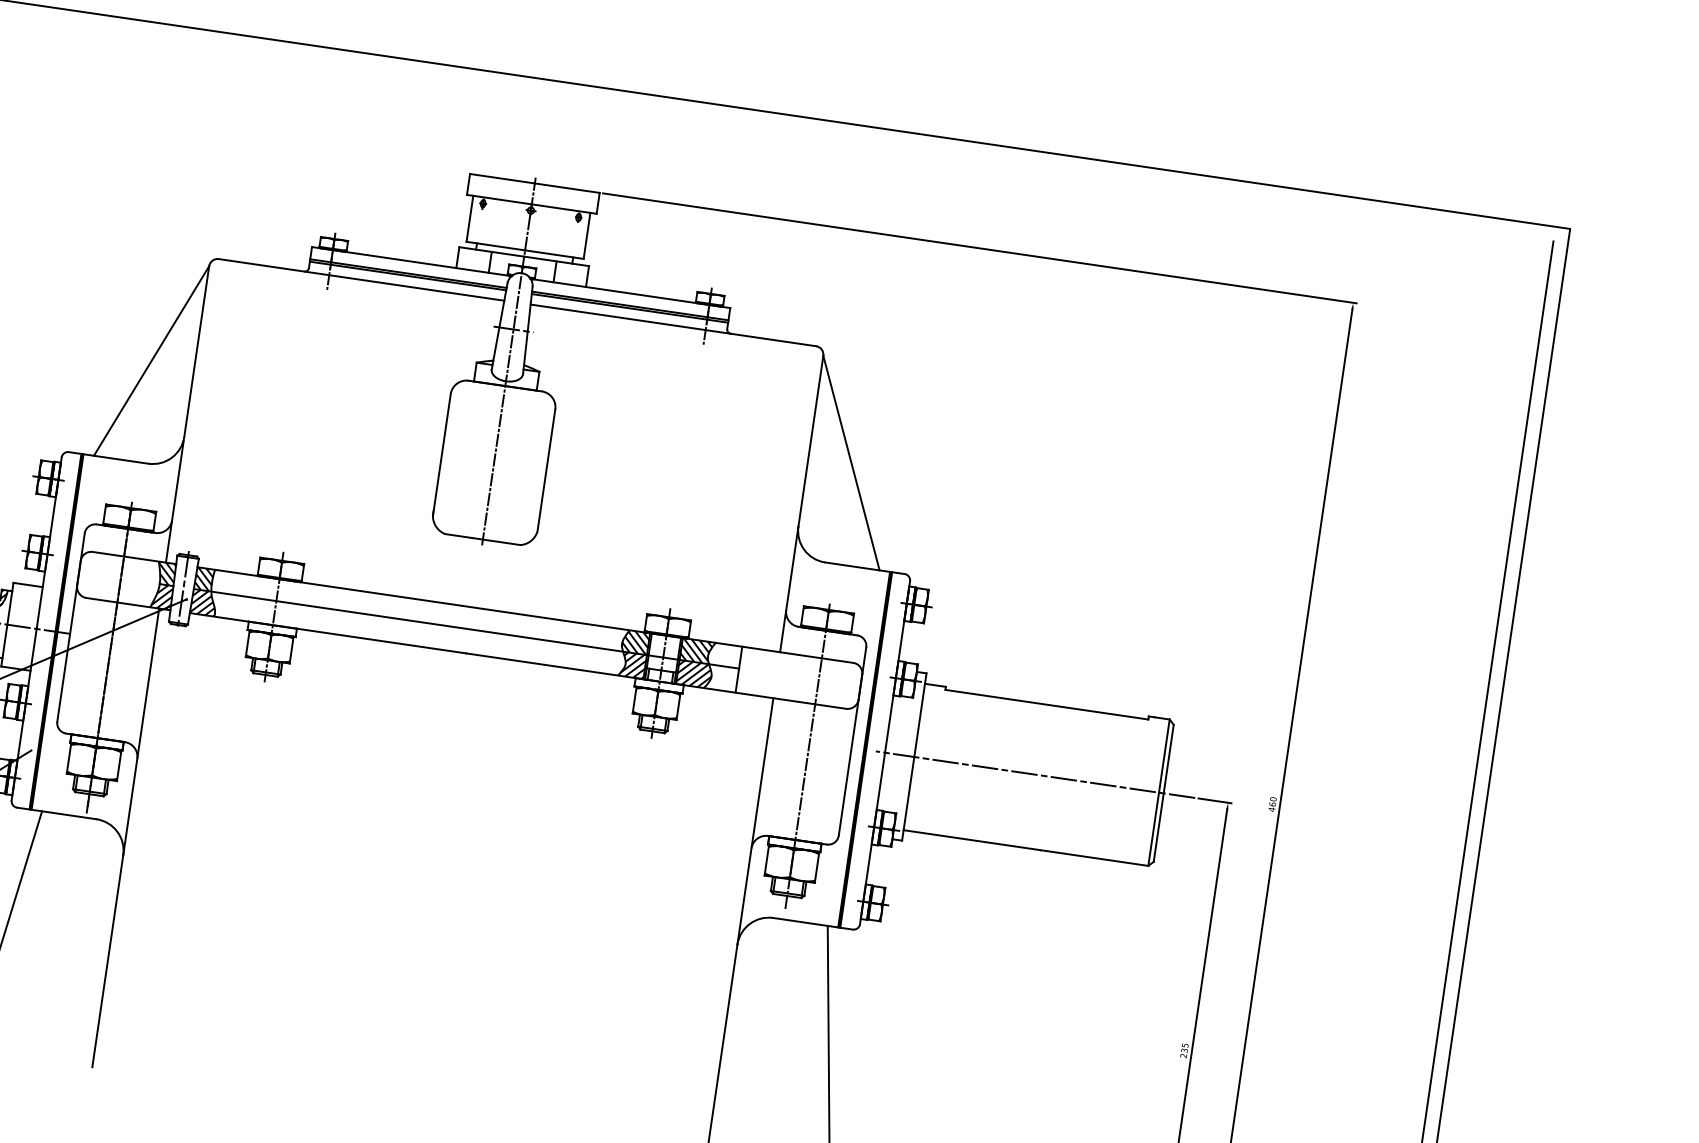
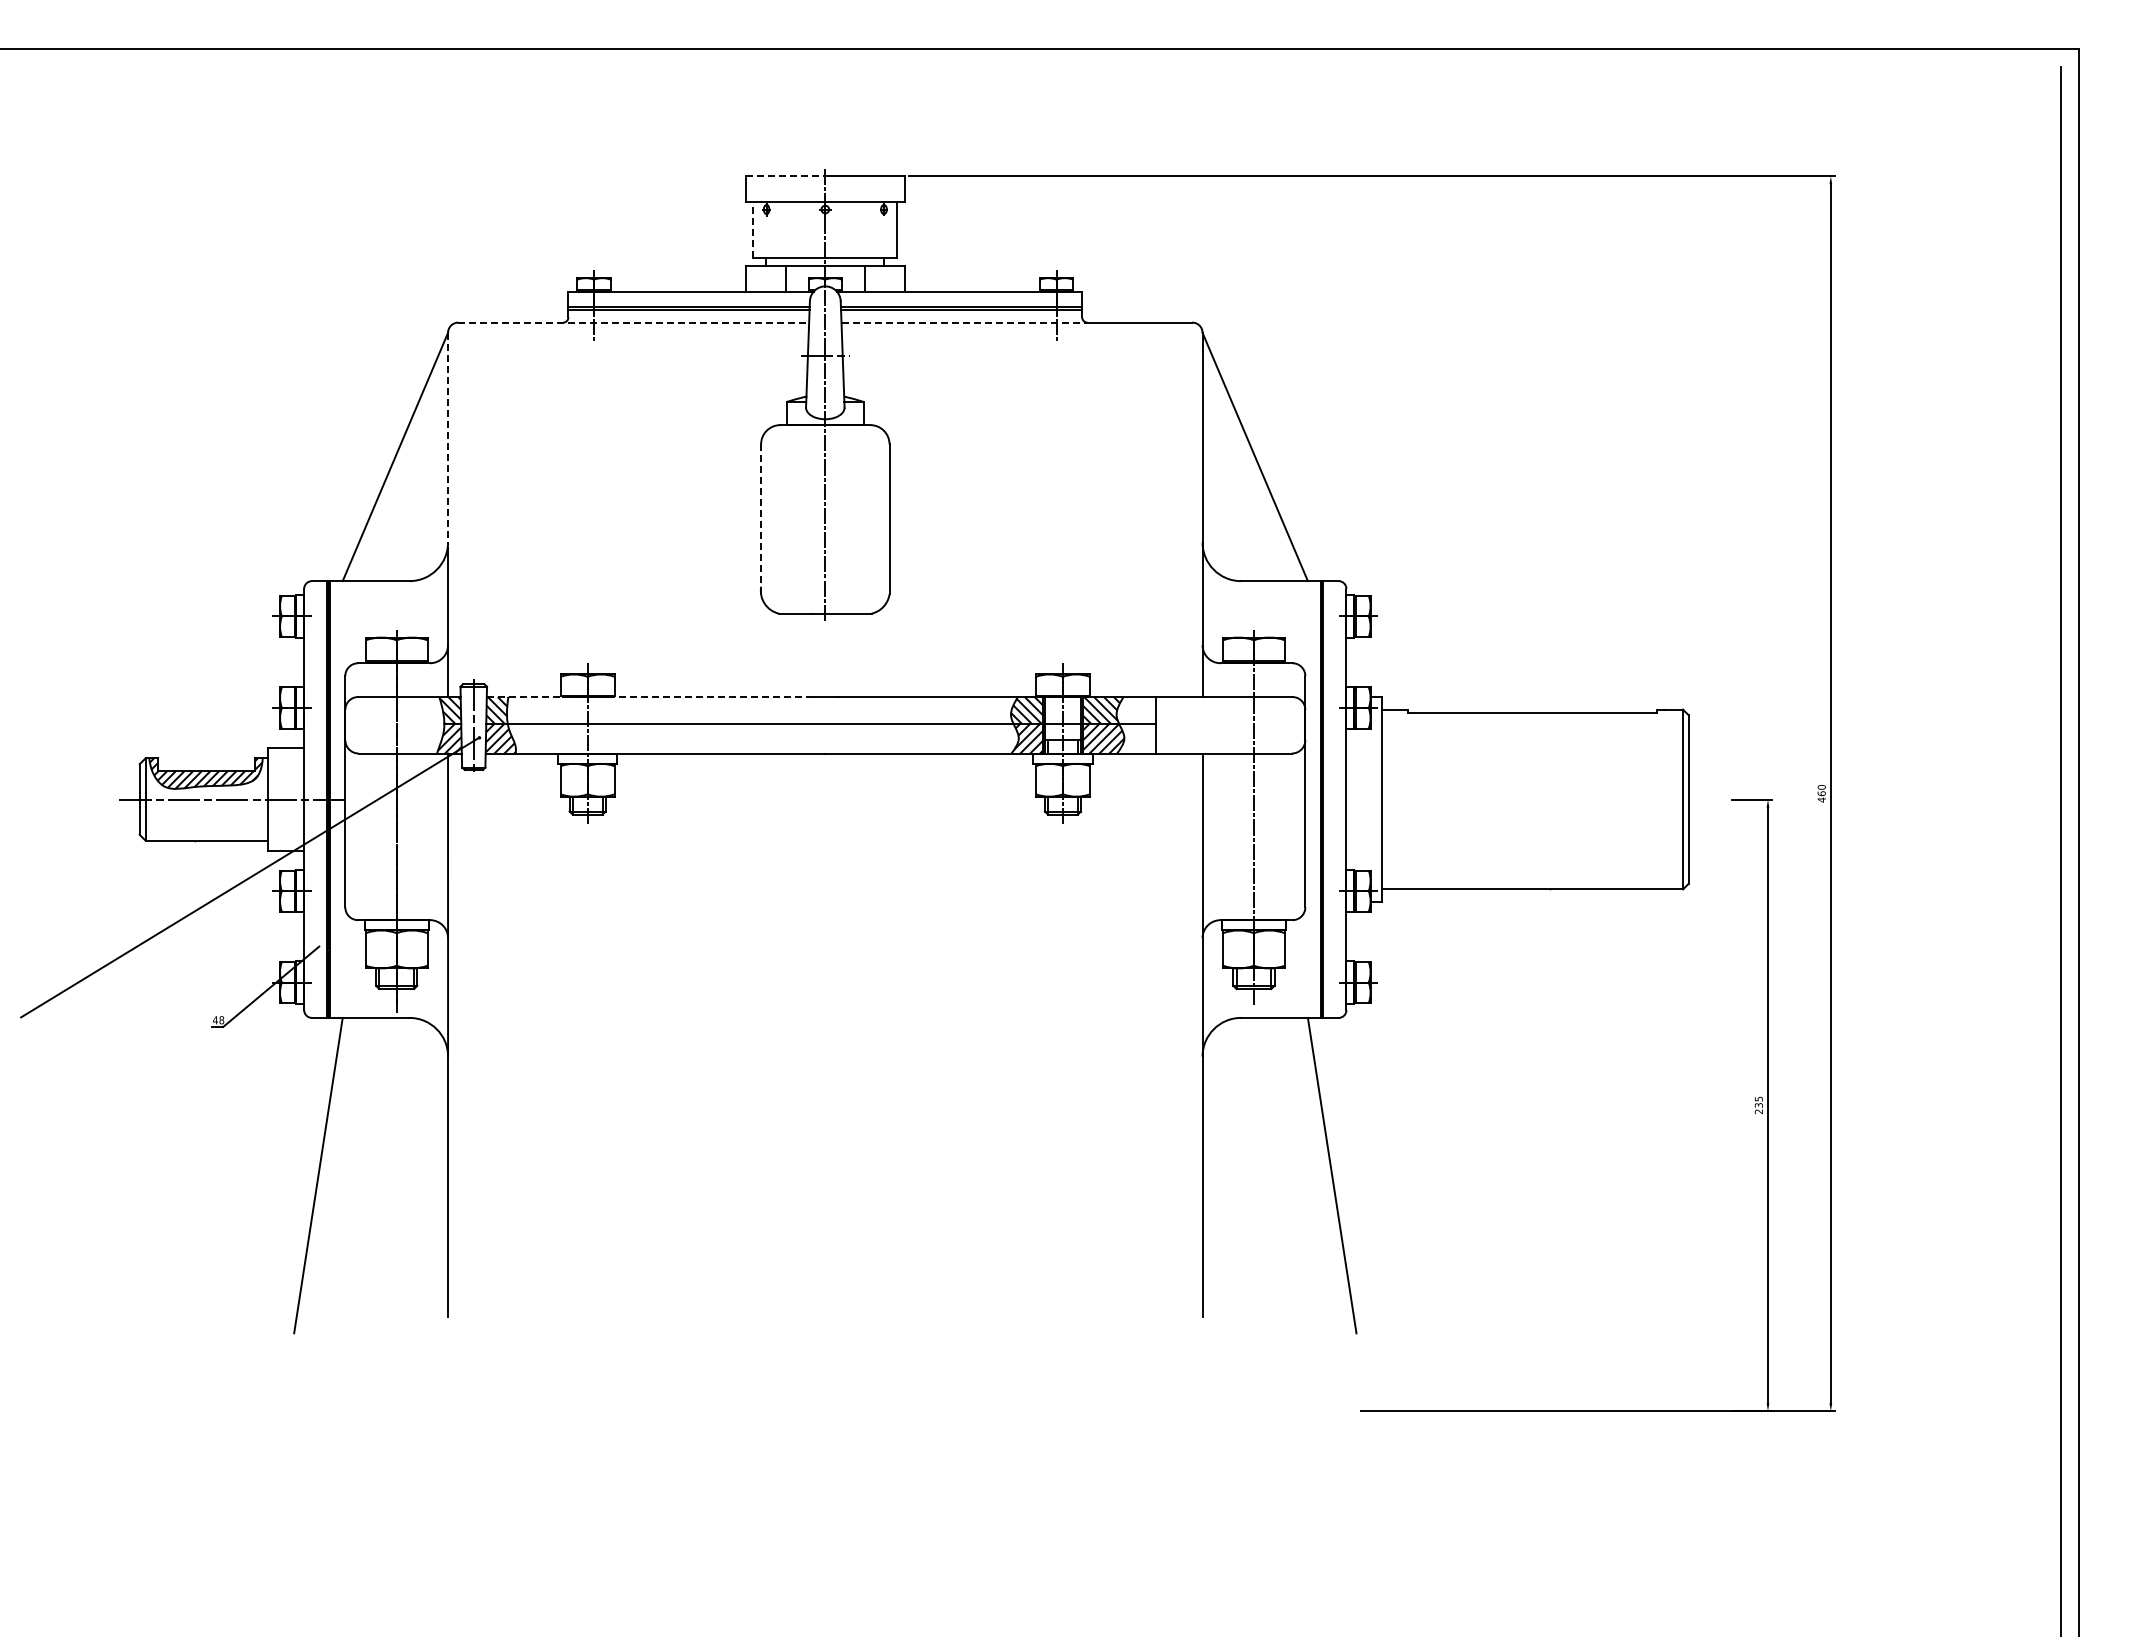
line: (502, 178) -> (785, 176), solid -> dashed
line: (470, 218) -> (753, 229), solid -> dashed
line: (362, 279) -> (634, 322), solid -> dashed
line: (630, 319) -> (964, 322), solid -> dashed
line: (197, 351) -> (448, 437), solid -> dashed
line: (442, 455) -> (761, 519), solid -> dashed
line: (329, 586) -> (649, 697), solid -> dashed
line: (1035, 774) -> (1531, 799), removed

